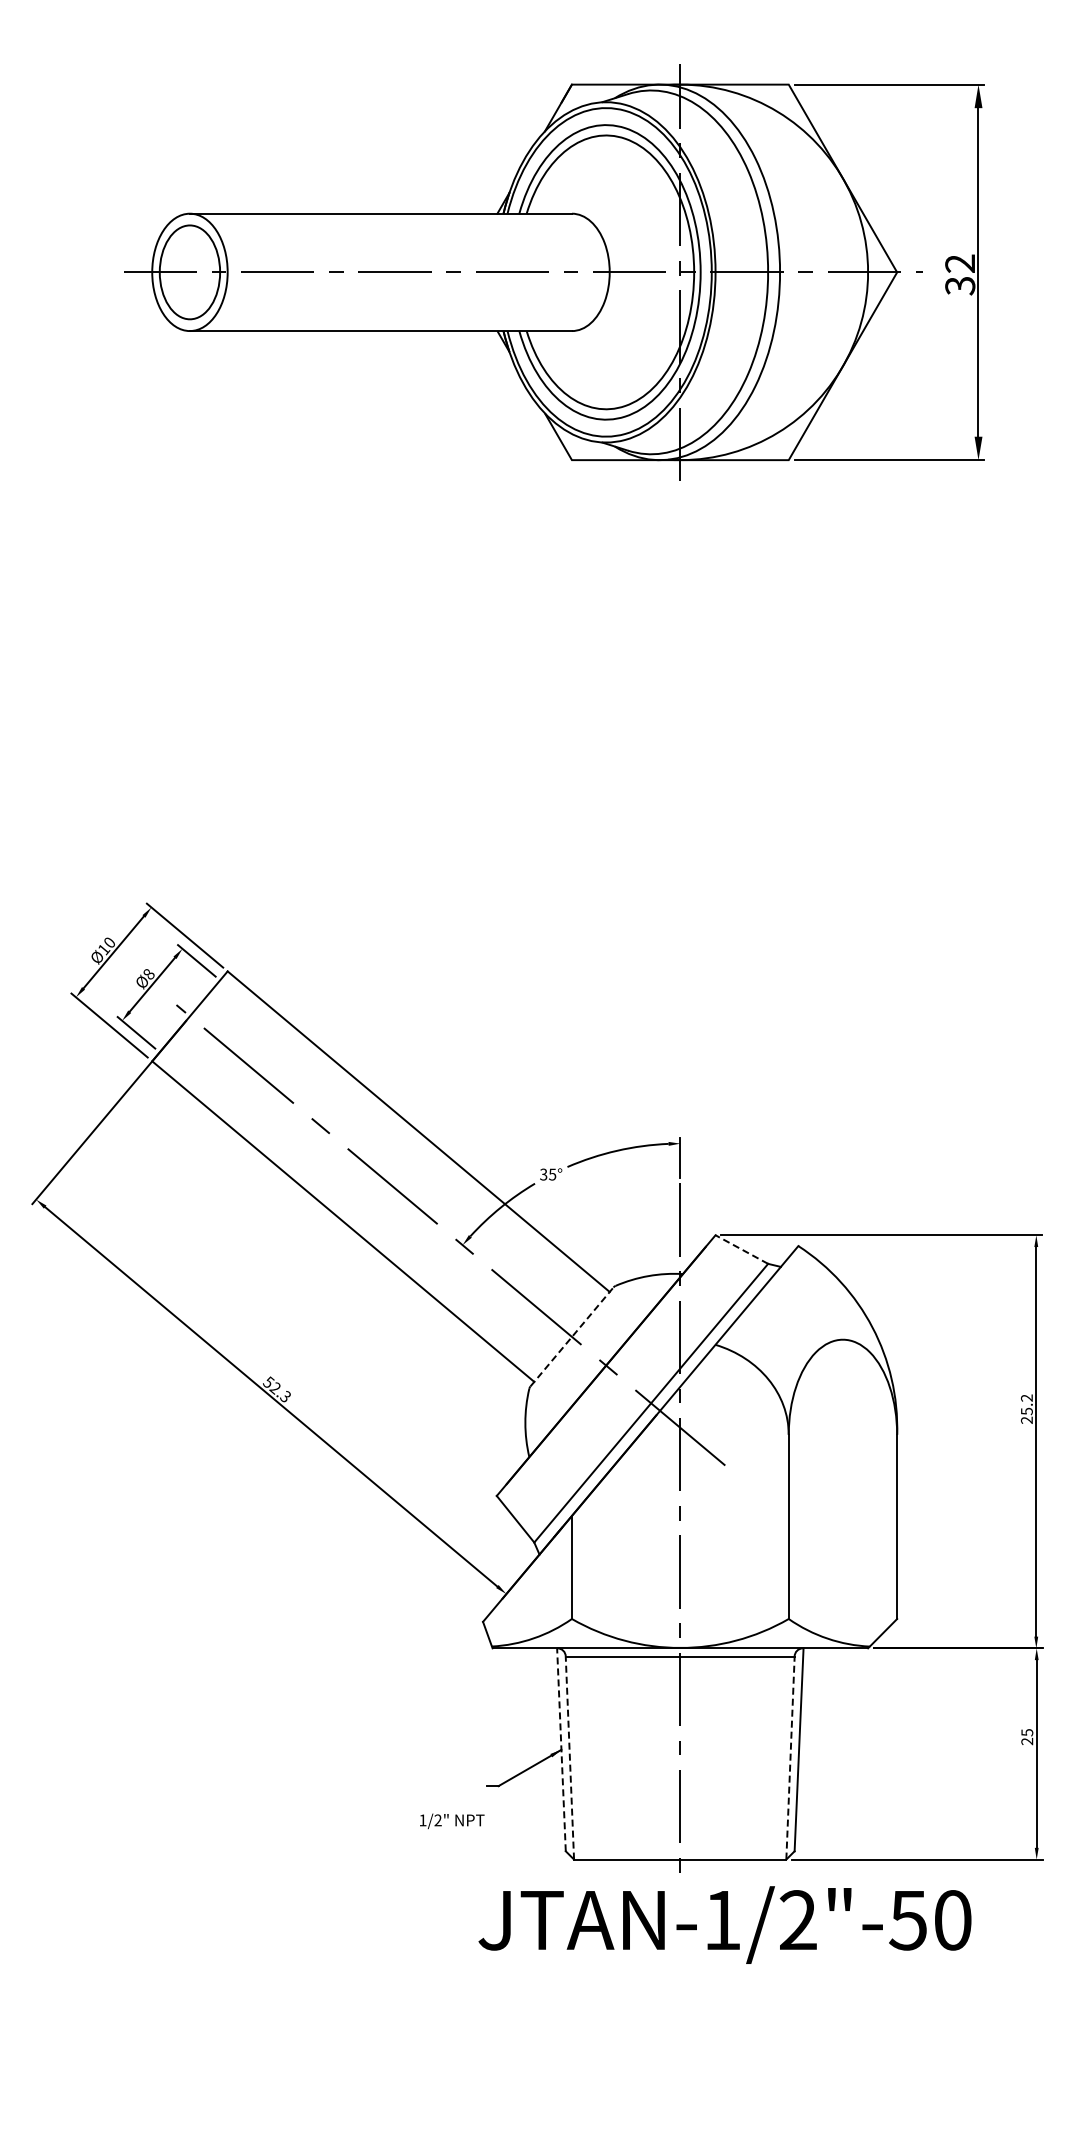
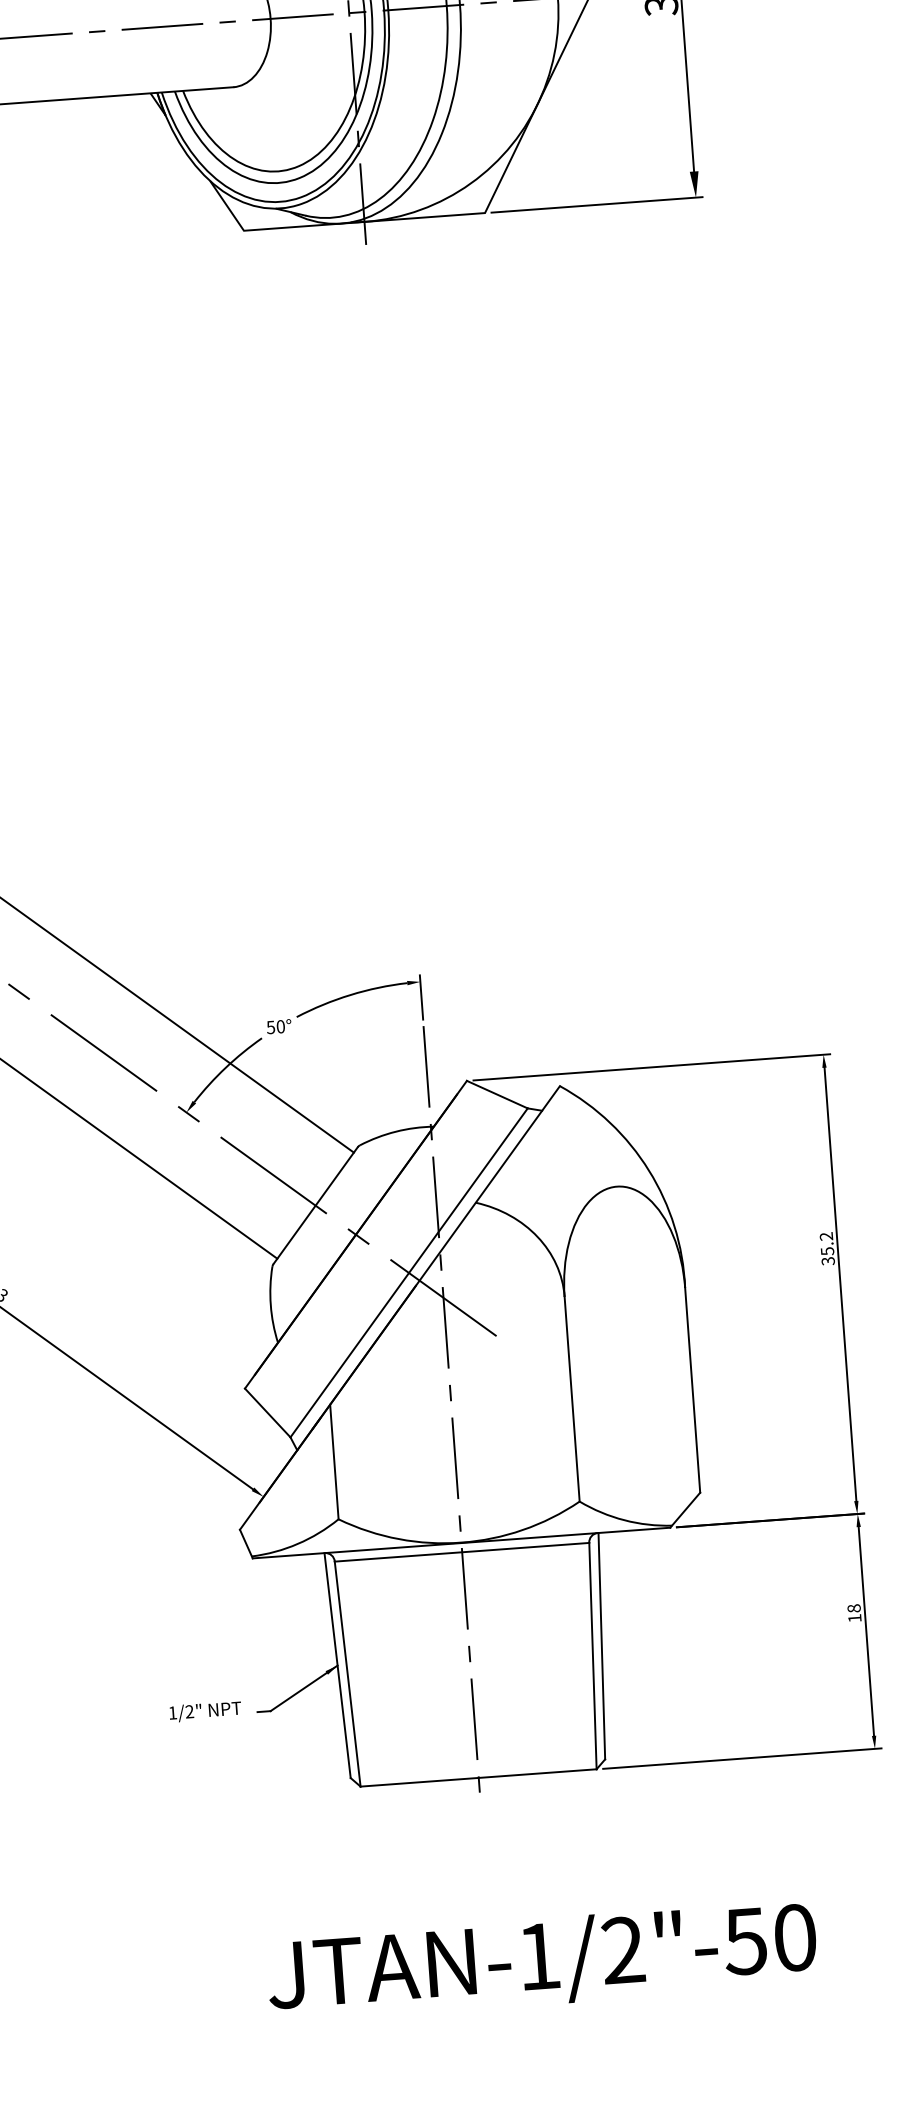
text: (548, 1174) -> (276, 1026), 35° -> 50°
line: (741, 1249) -> (496, 1094), dashed -> solid
line: (572, 1336) -> (316, 1205), dashed -> solid
text: (1026, 1420) -> (827, 1261), 25.2 -> 35.2
text: (1027, 1737) -> (854, 1613), 25 -> 18
line: (561, 1749) -> (337, 1665), dashed -> solid
line: (569, 1758) -> (347, 1674), dashed -> solid
line: (790, 1758) -> (592, 1656), dashed -> solid
text: (452, 1821) -> (205, 1711), moved
text: (724, 1924) -> (541, 1961), moved

